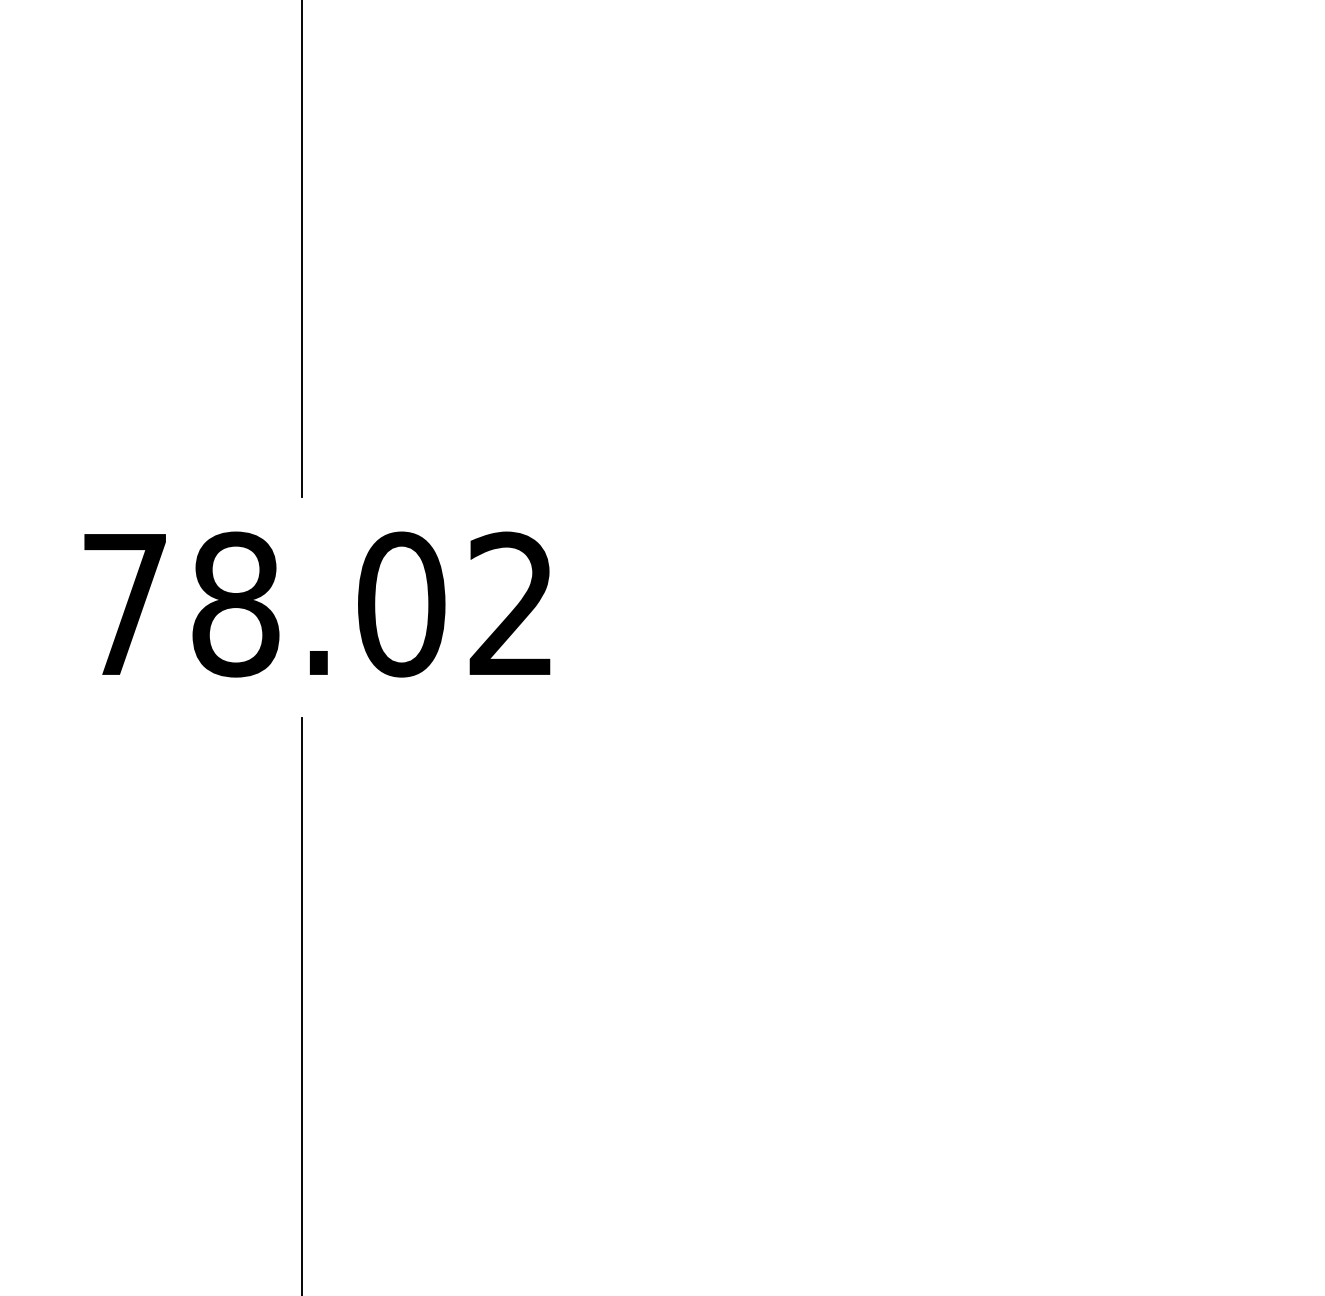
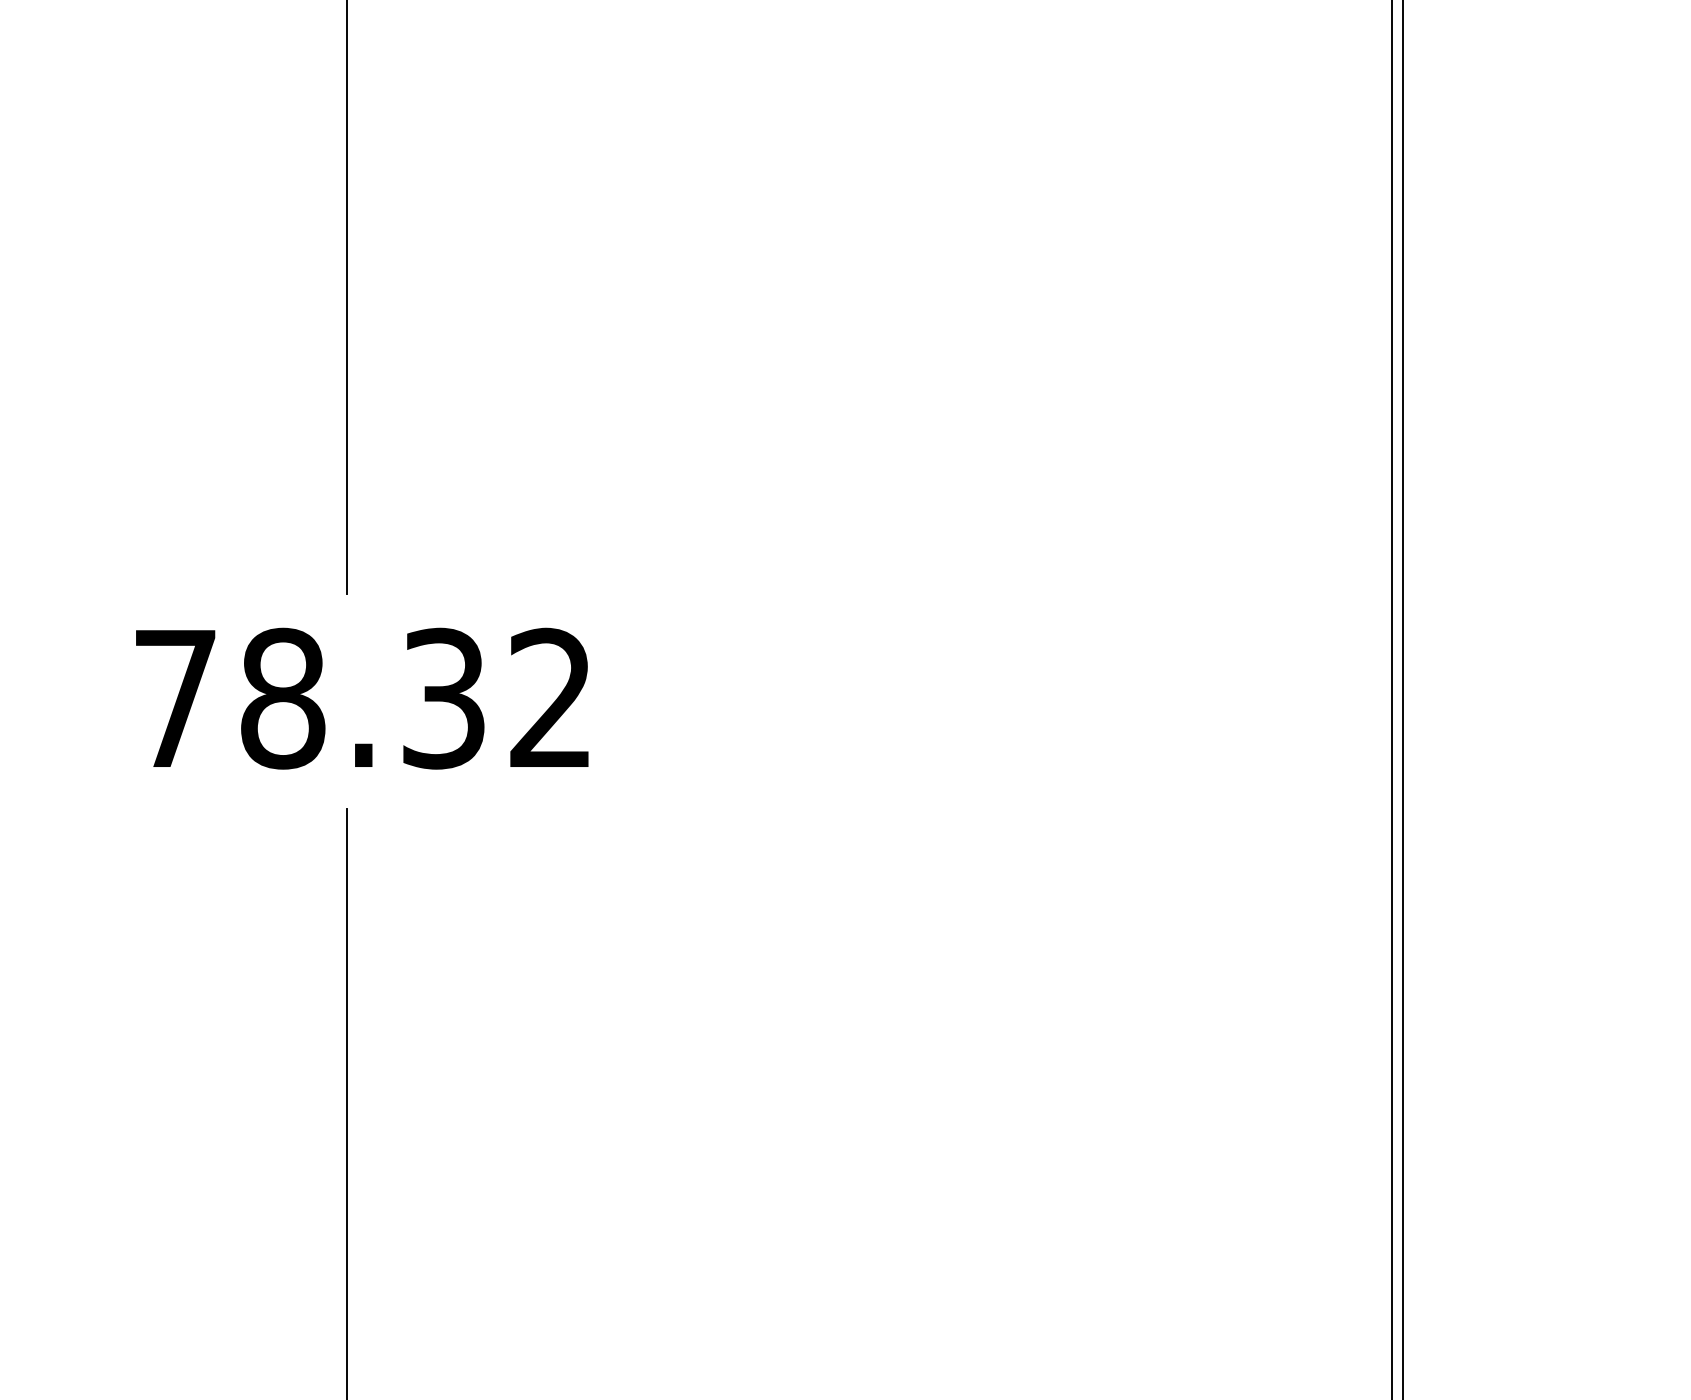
text: (400, 604) -> (443, 698), 78.02 -> 78.32

